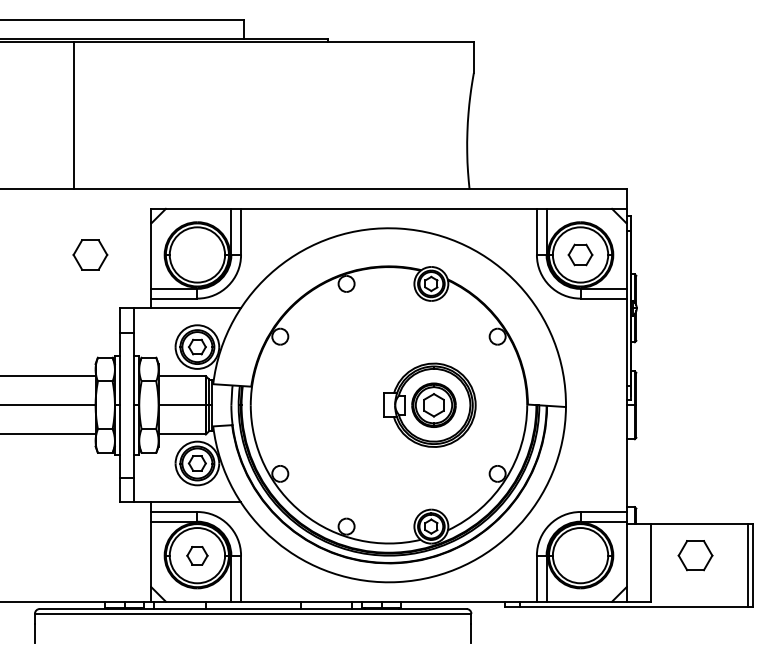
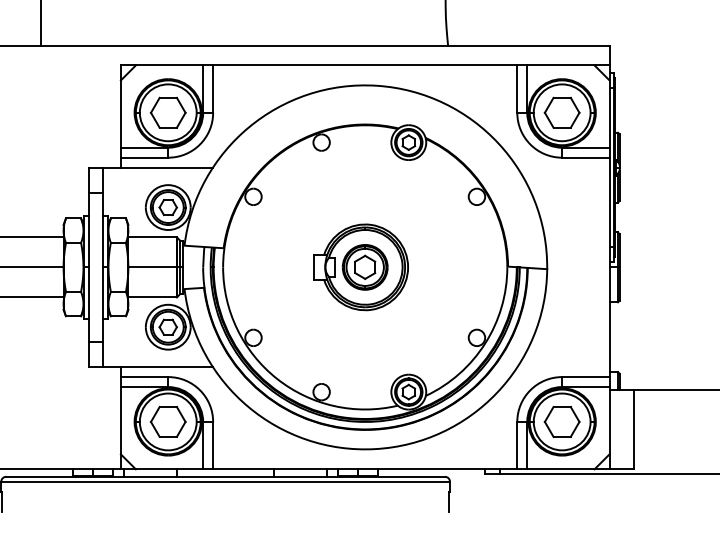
part: (90, 254) -> (168, 112), moved
part: (580, 254) -> (562, 112), size x1.43
part: (429, 404) -> (360, 266), moved
part: (197, 555) -> (168, 421), size x1.67
part: (695, 555) -> (562, 421), moved

